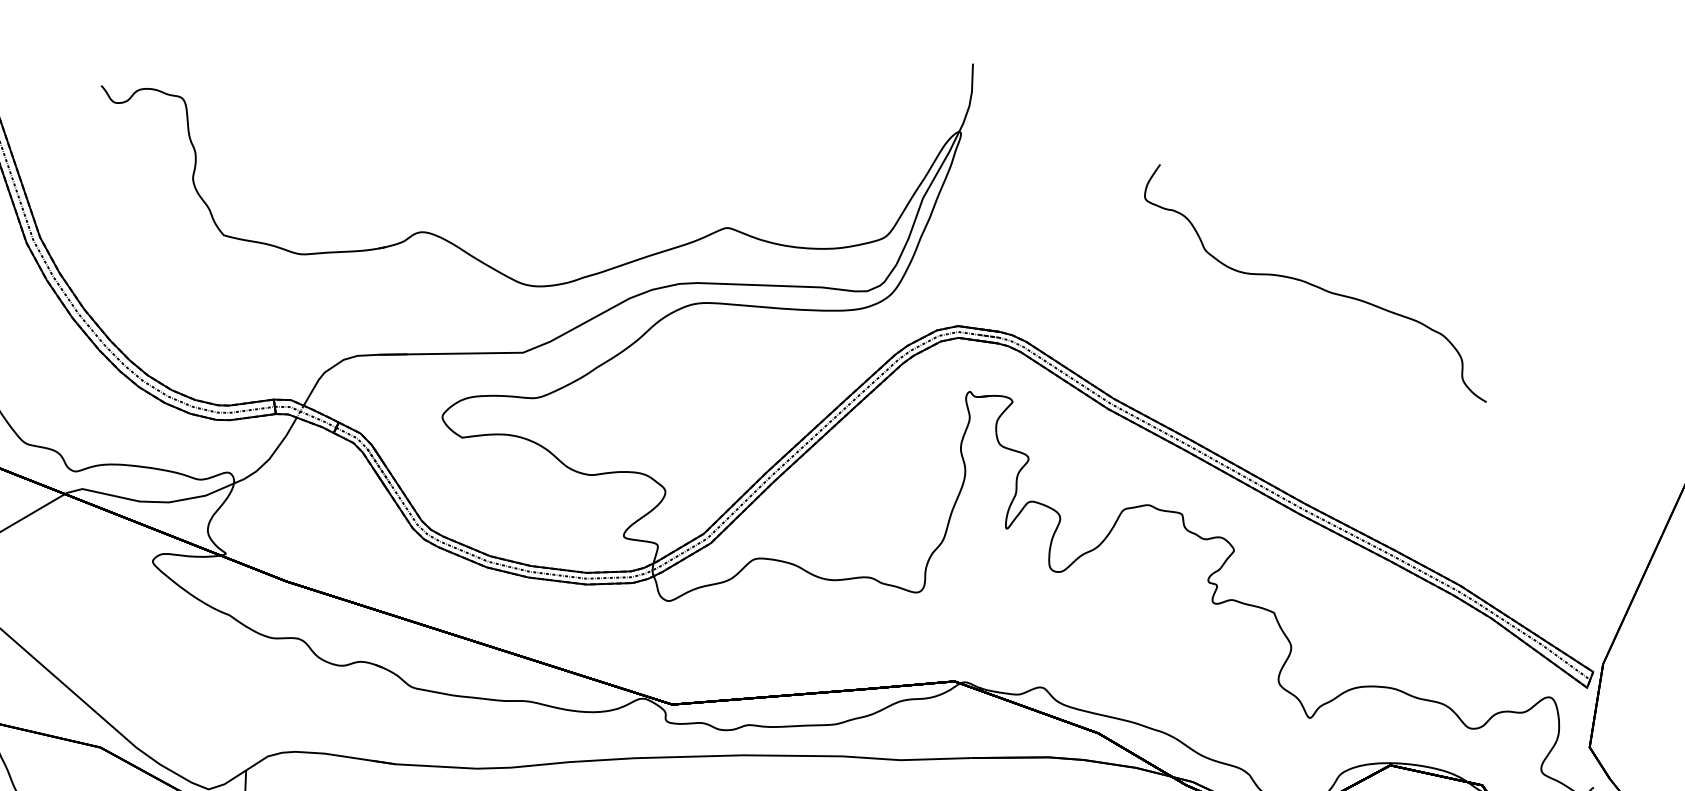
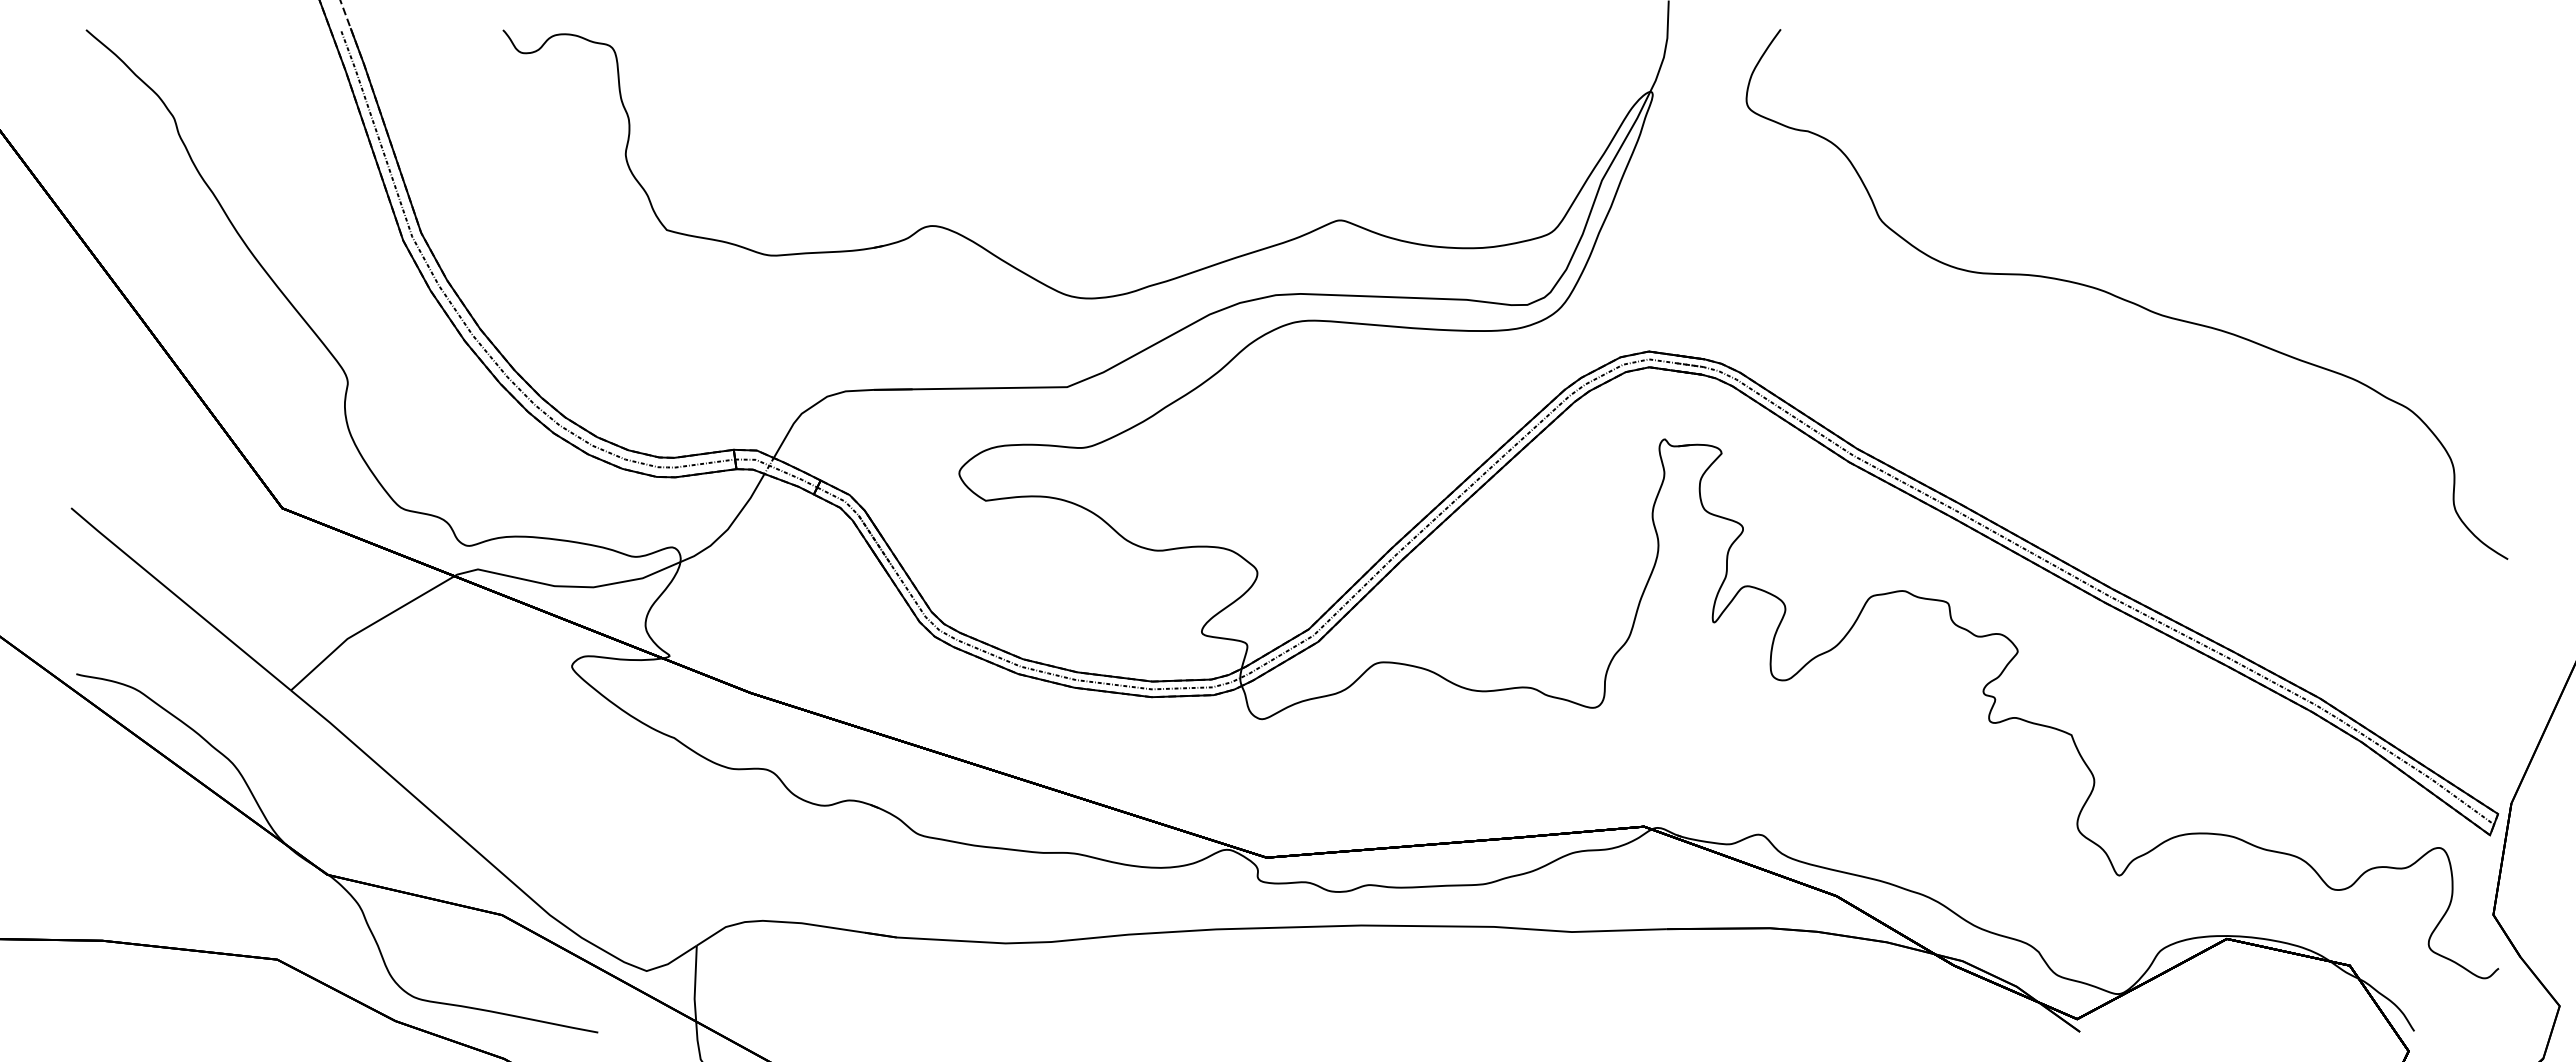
part: (1315, 283) -> (2126, 294), size x1.67

